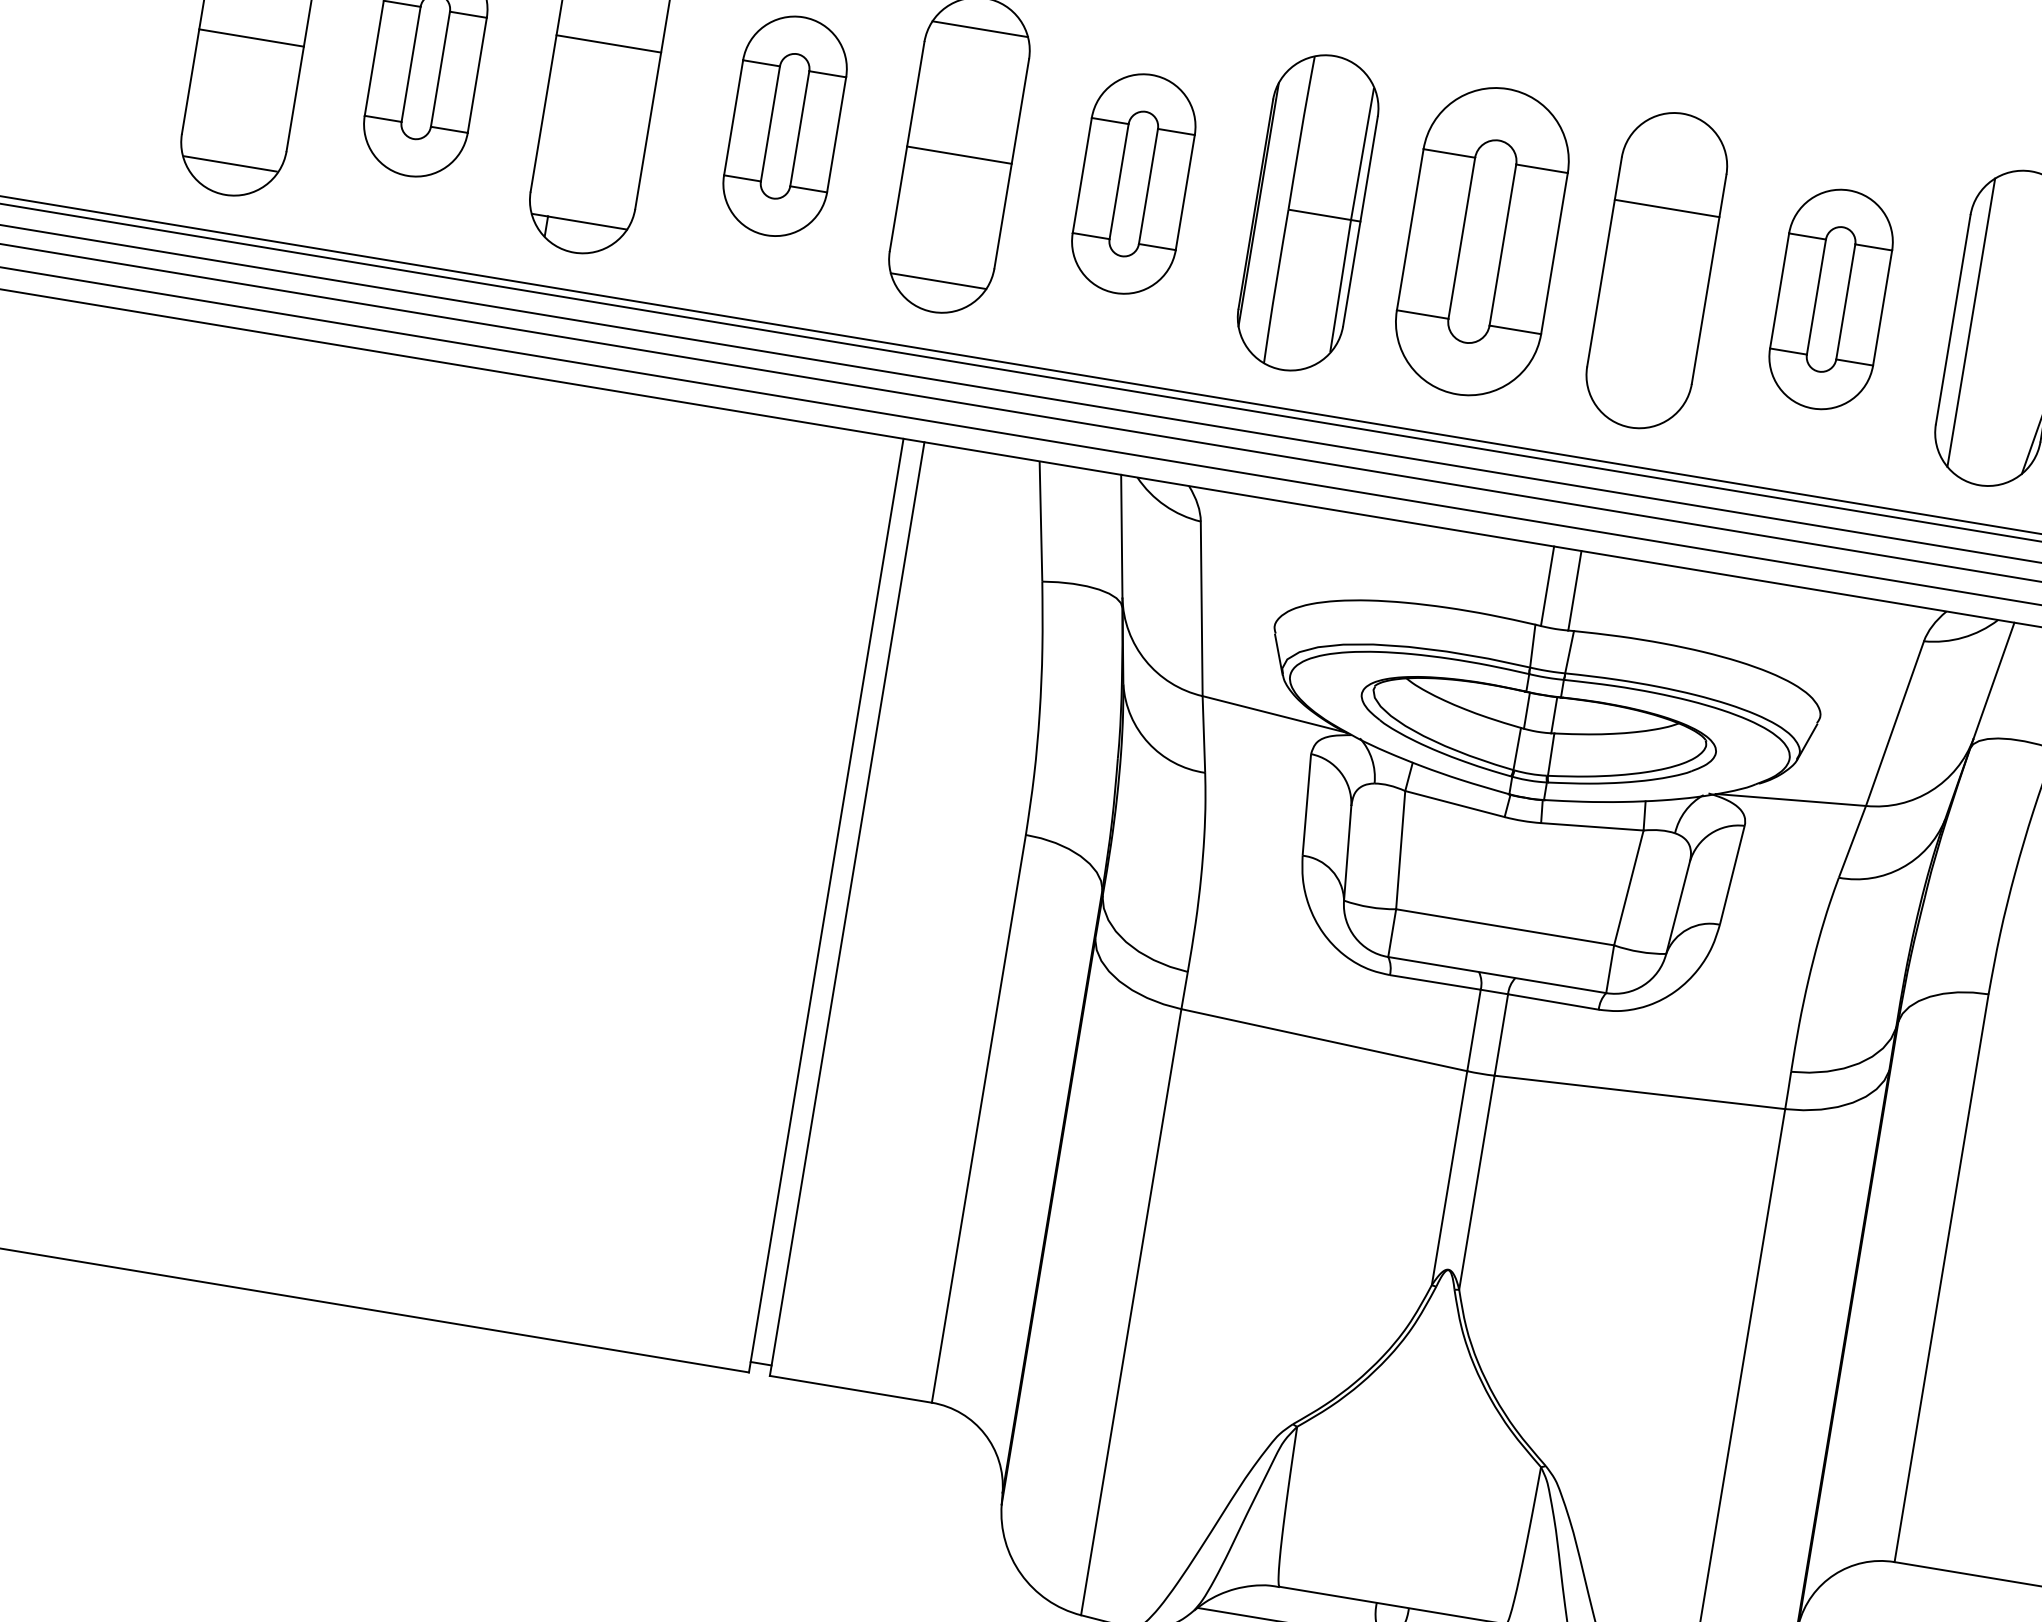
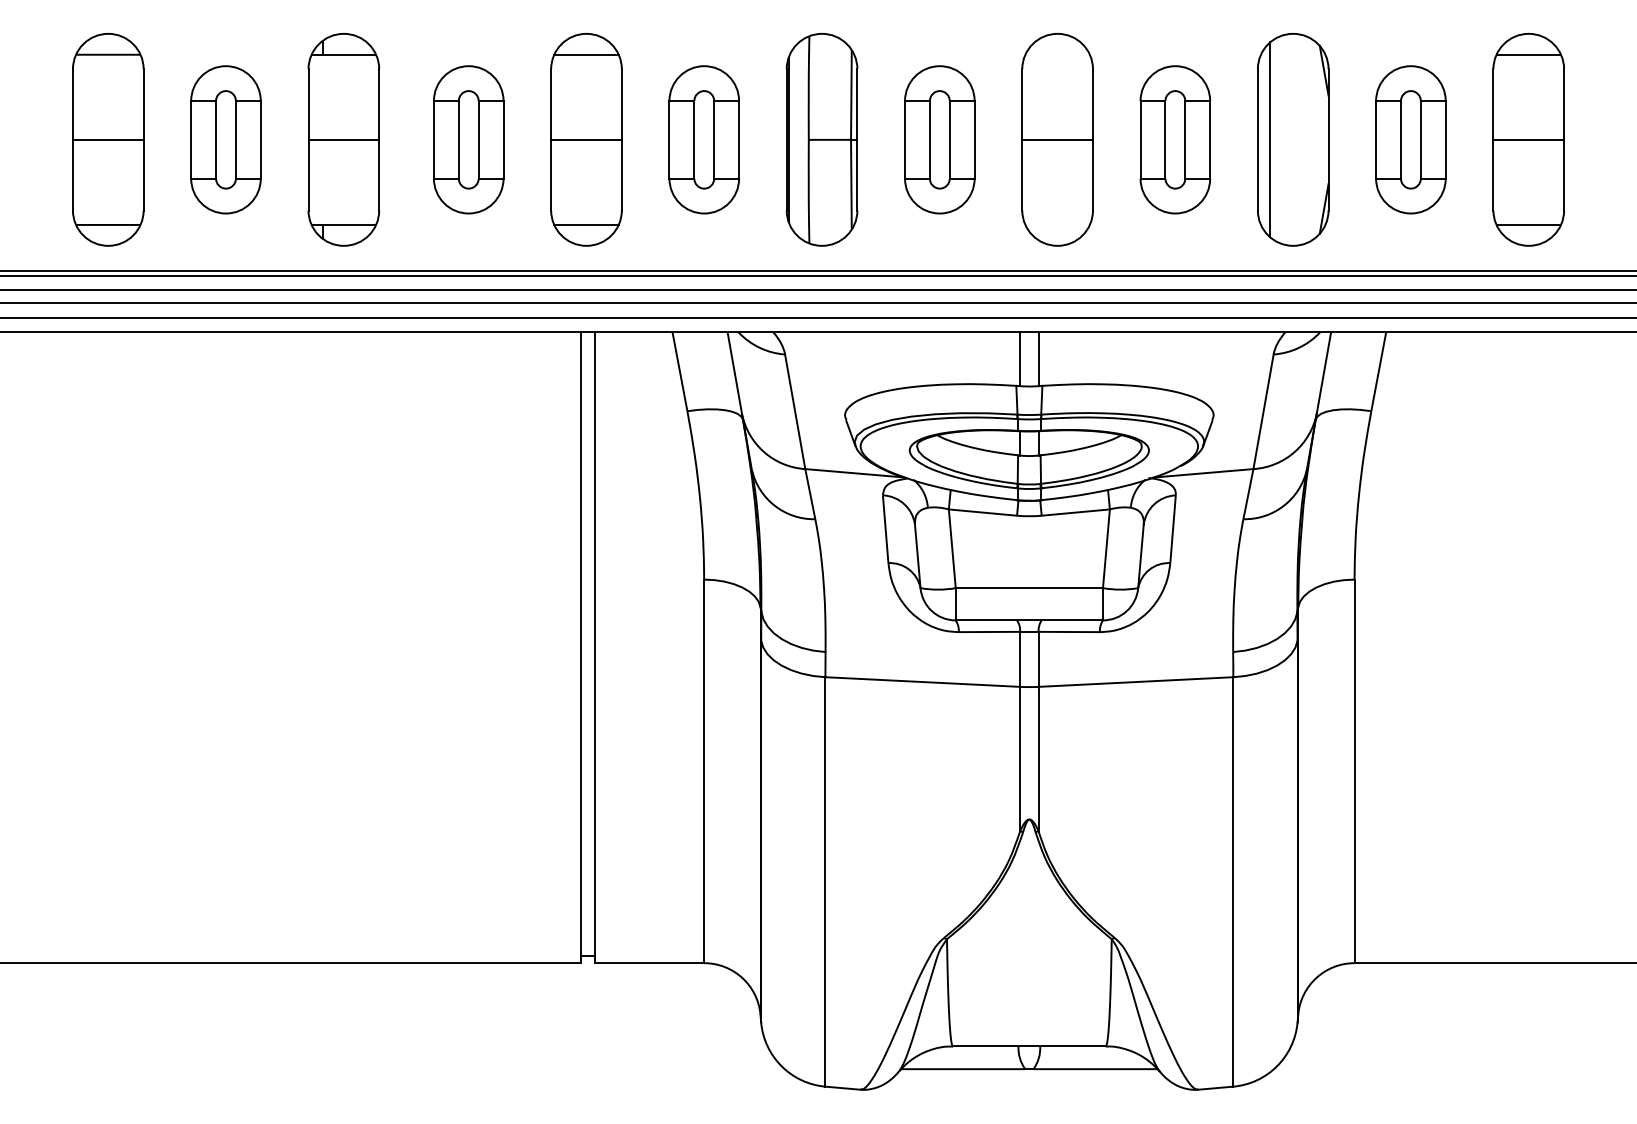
line: (608, 43) -> (343, 139), moved
line: (1667, 207) -> (1057, 139), moved
part: (1482, 241) -> (939, 139), size x0.71

